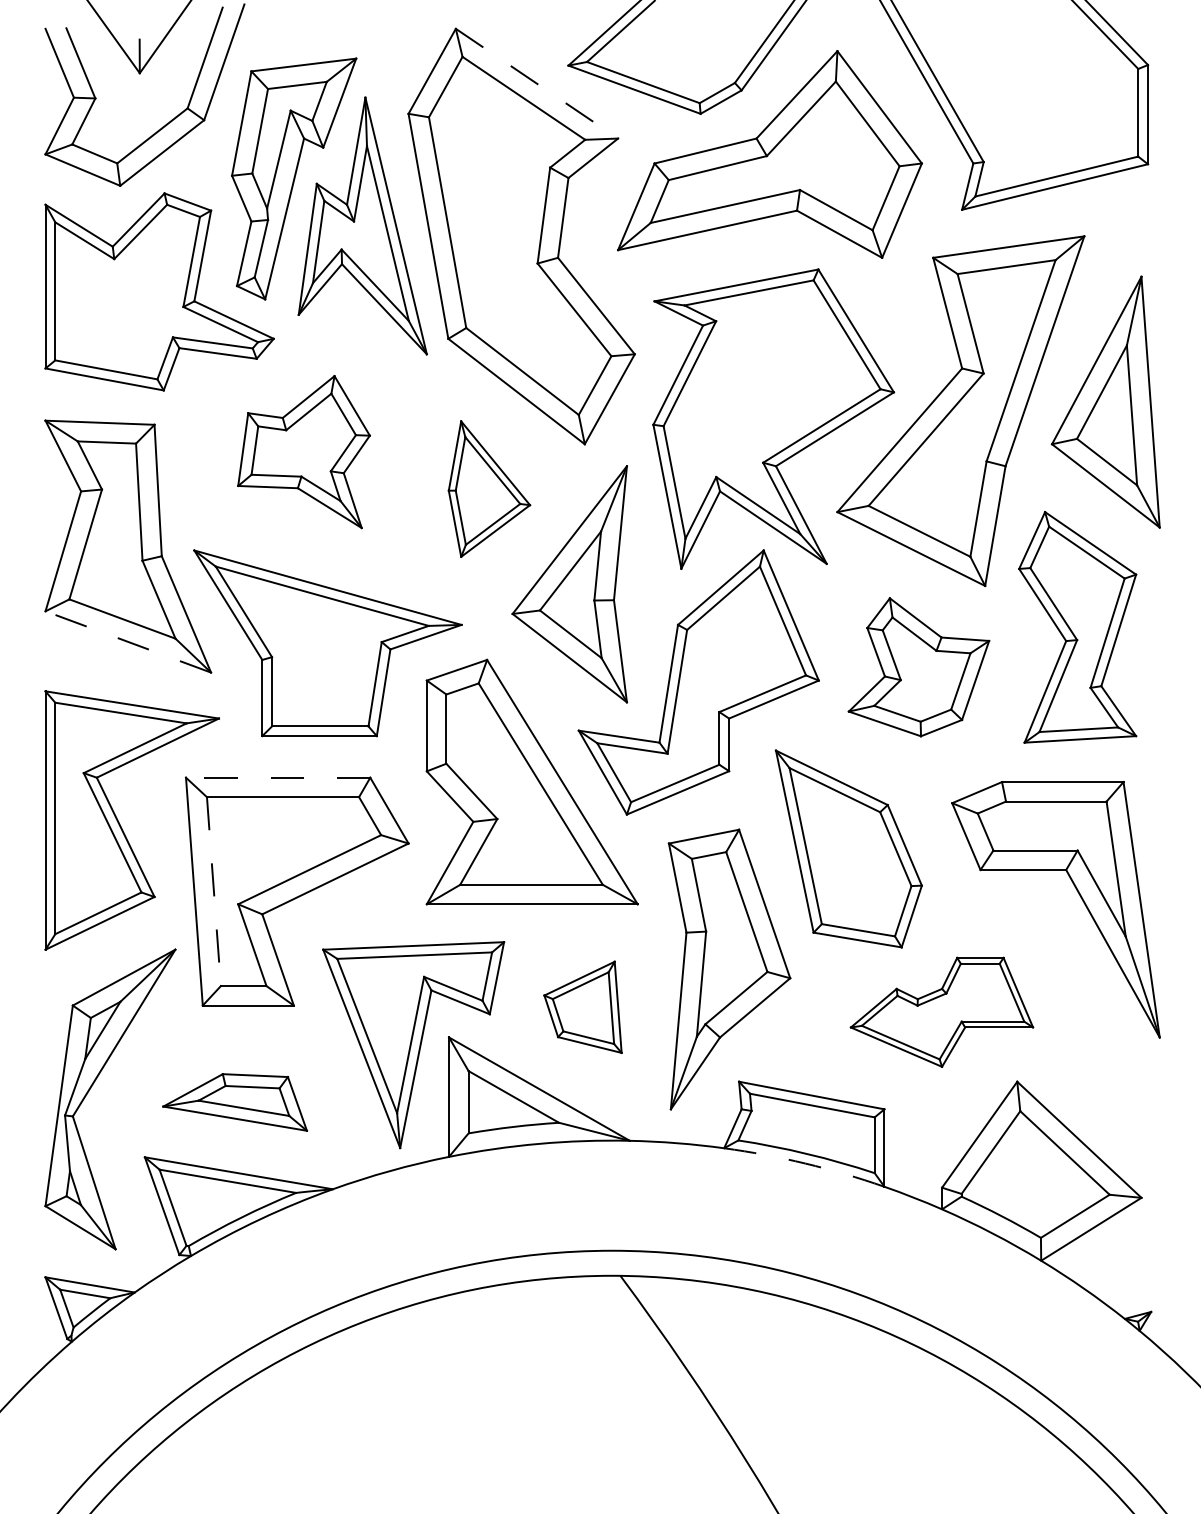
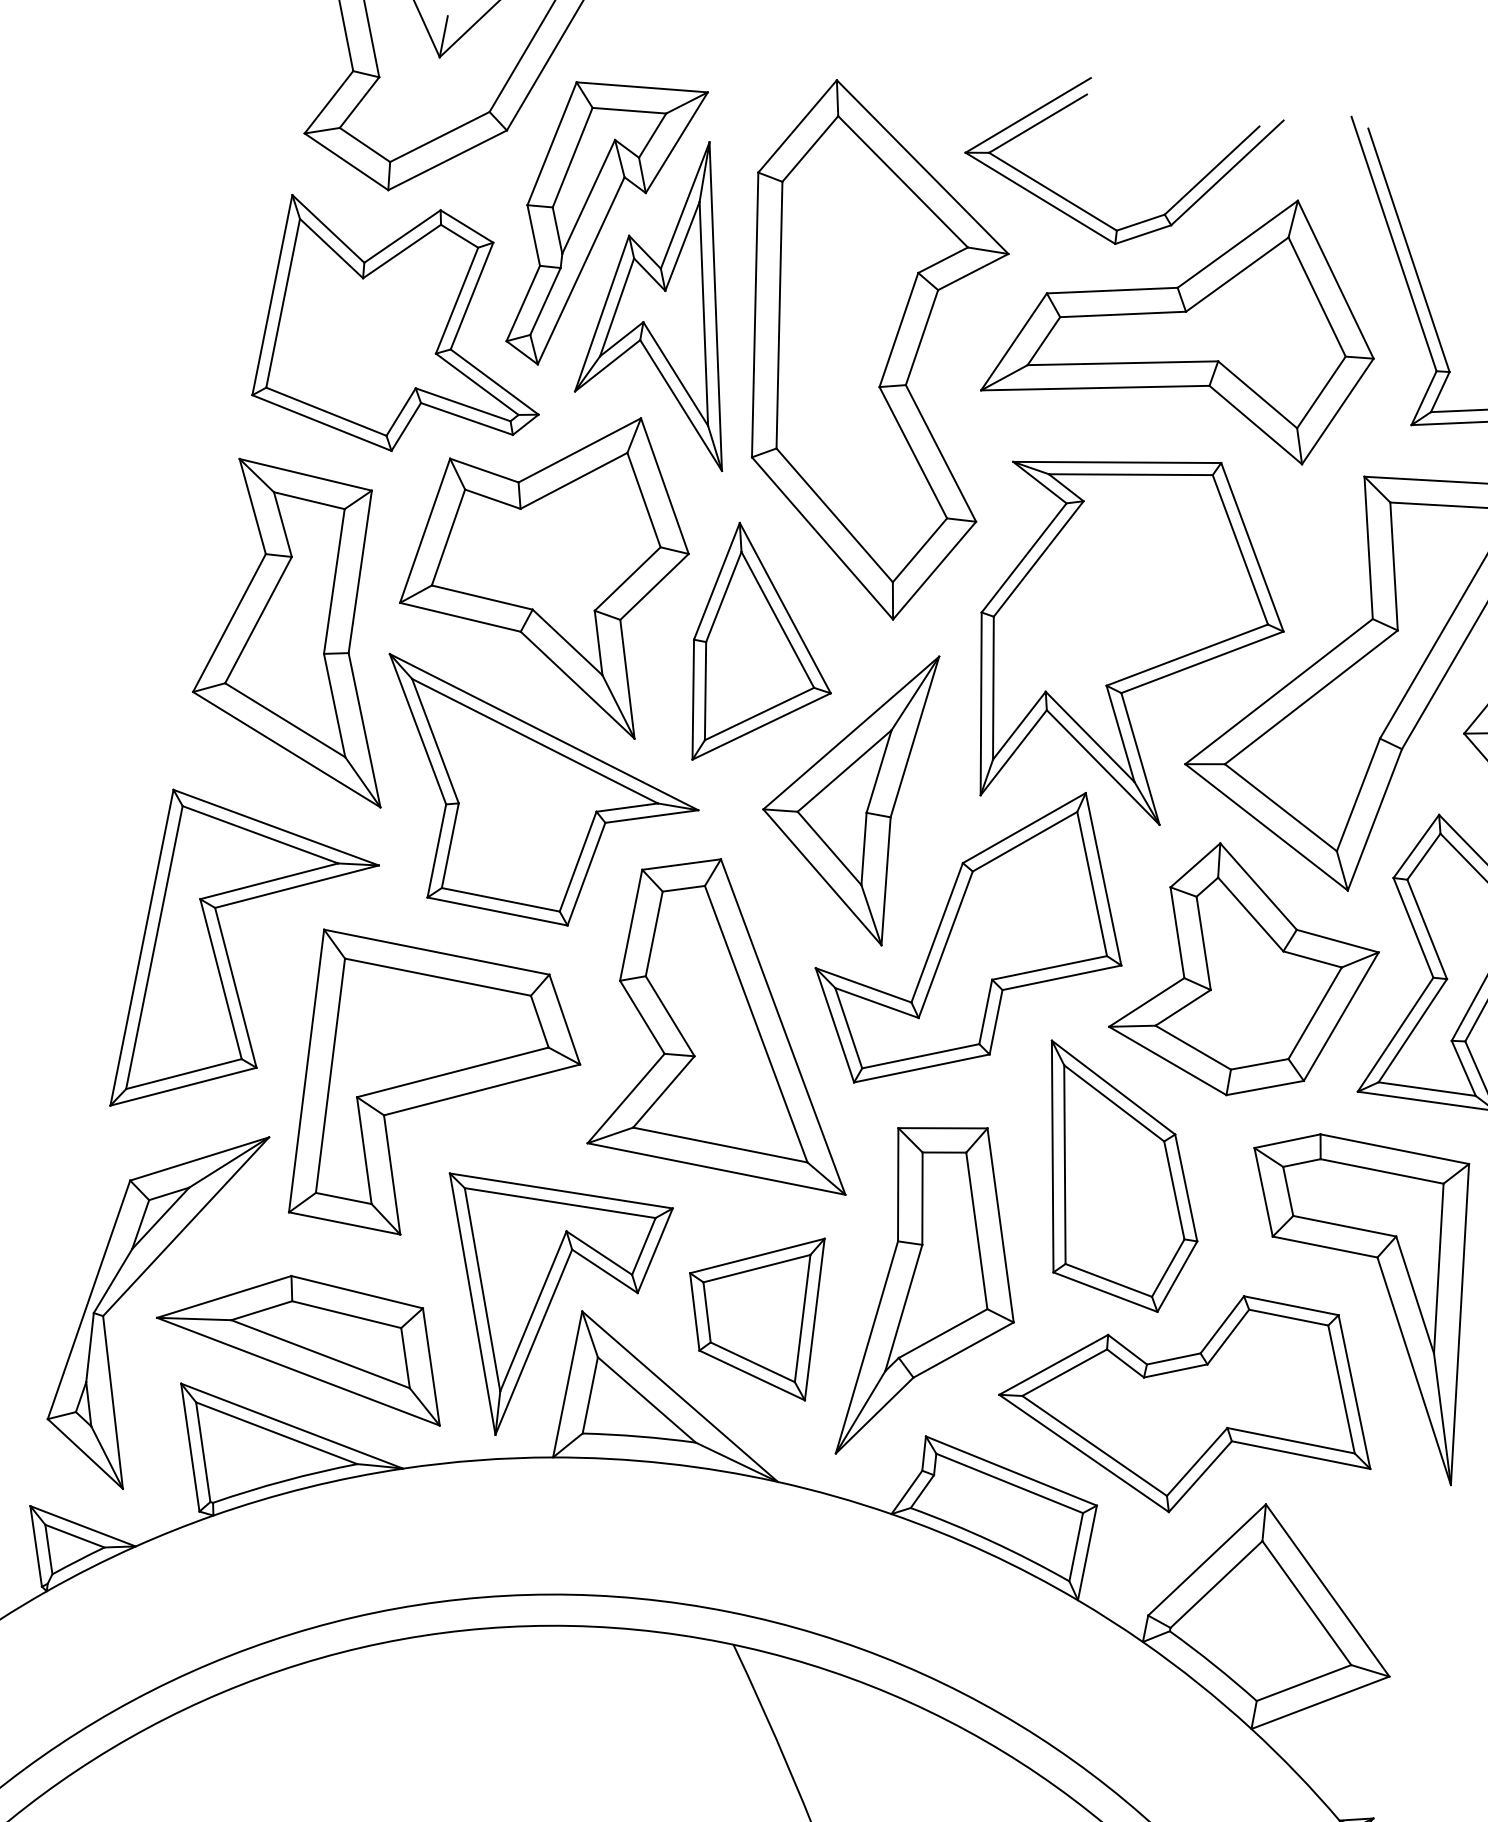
line: (536, 83) -> (922, 166), dashed -> solid
part: (303, 451) -> (547, 559), size x1.67
part: (489, 488) -> (765, 650), size x1.43
line: (127, 641) -> (285, 748), dashed -> solid
part: (918, 666) -> (1246, 972), size x1.43
line: (277, 777) -> (436, 951), dashed -> solid
line: (213, 891) -> (329, 1075), dashed -> solid
part: (582, 1007) -> (752, 1307), size x1.43
part: (941, 1012) -> (1190, 1401), size x1.67
part: (234, 1102) -> (304, 1338), size x1.67
arc: (805, 1163) -> (987, 1552), dashed -> solid

